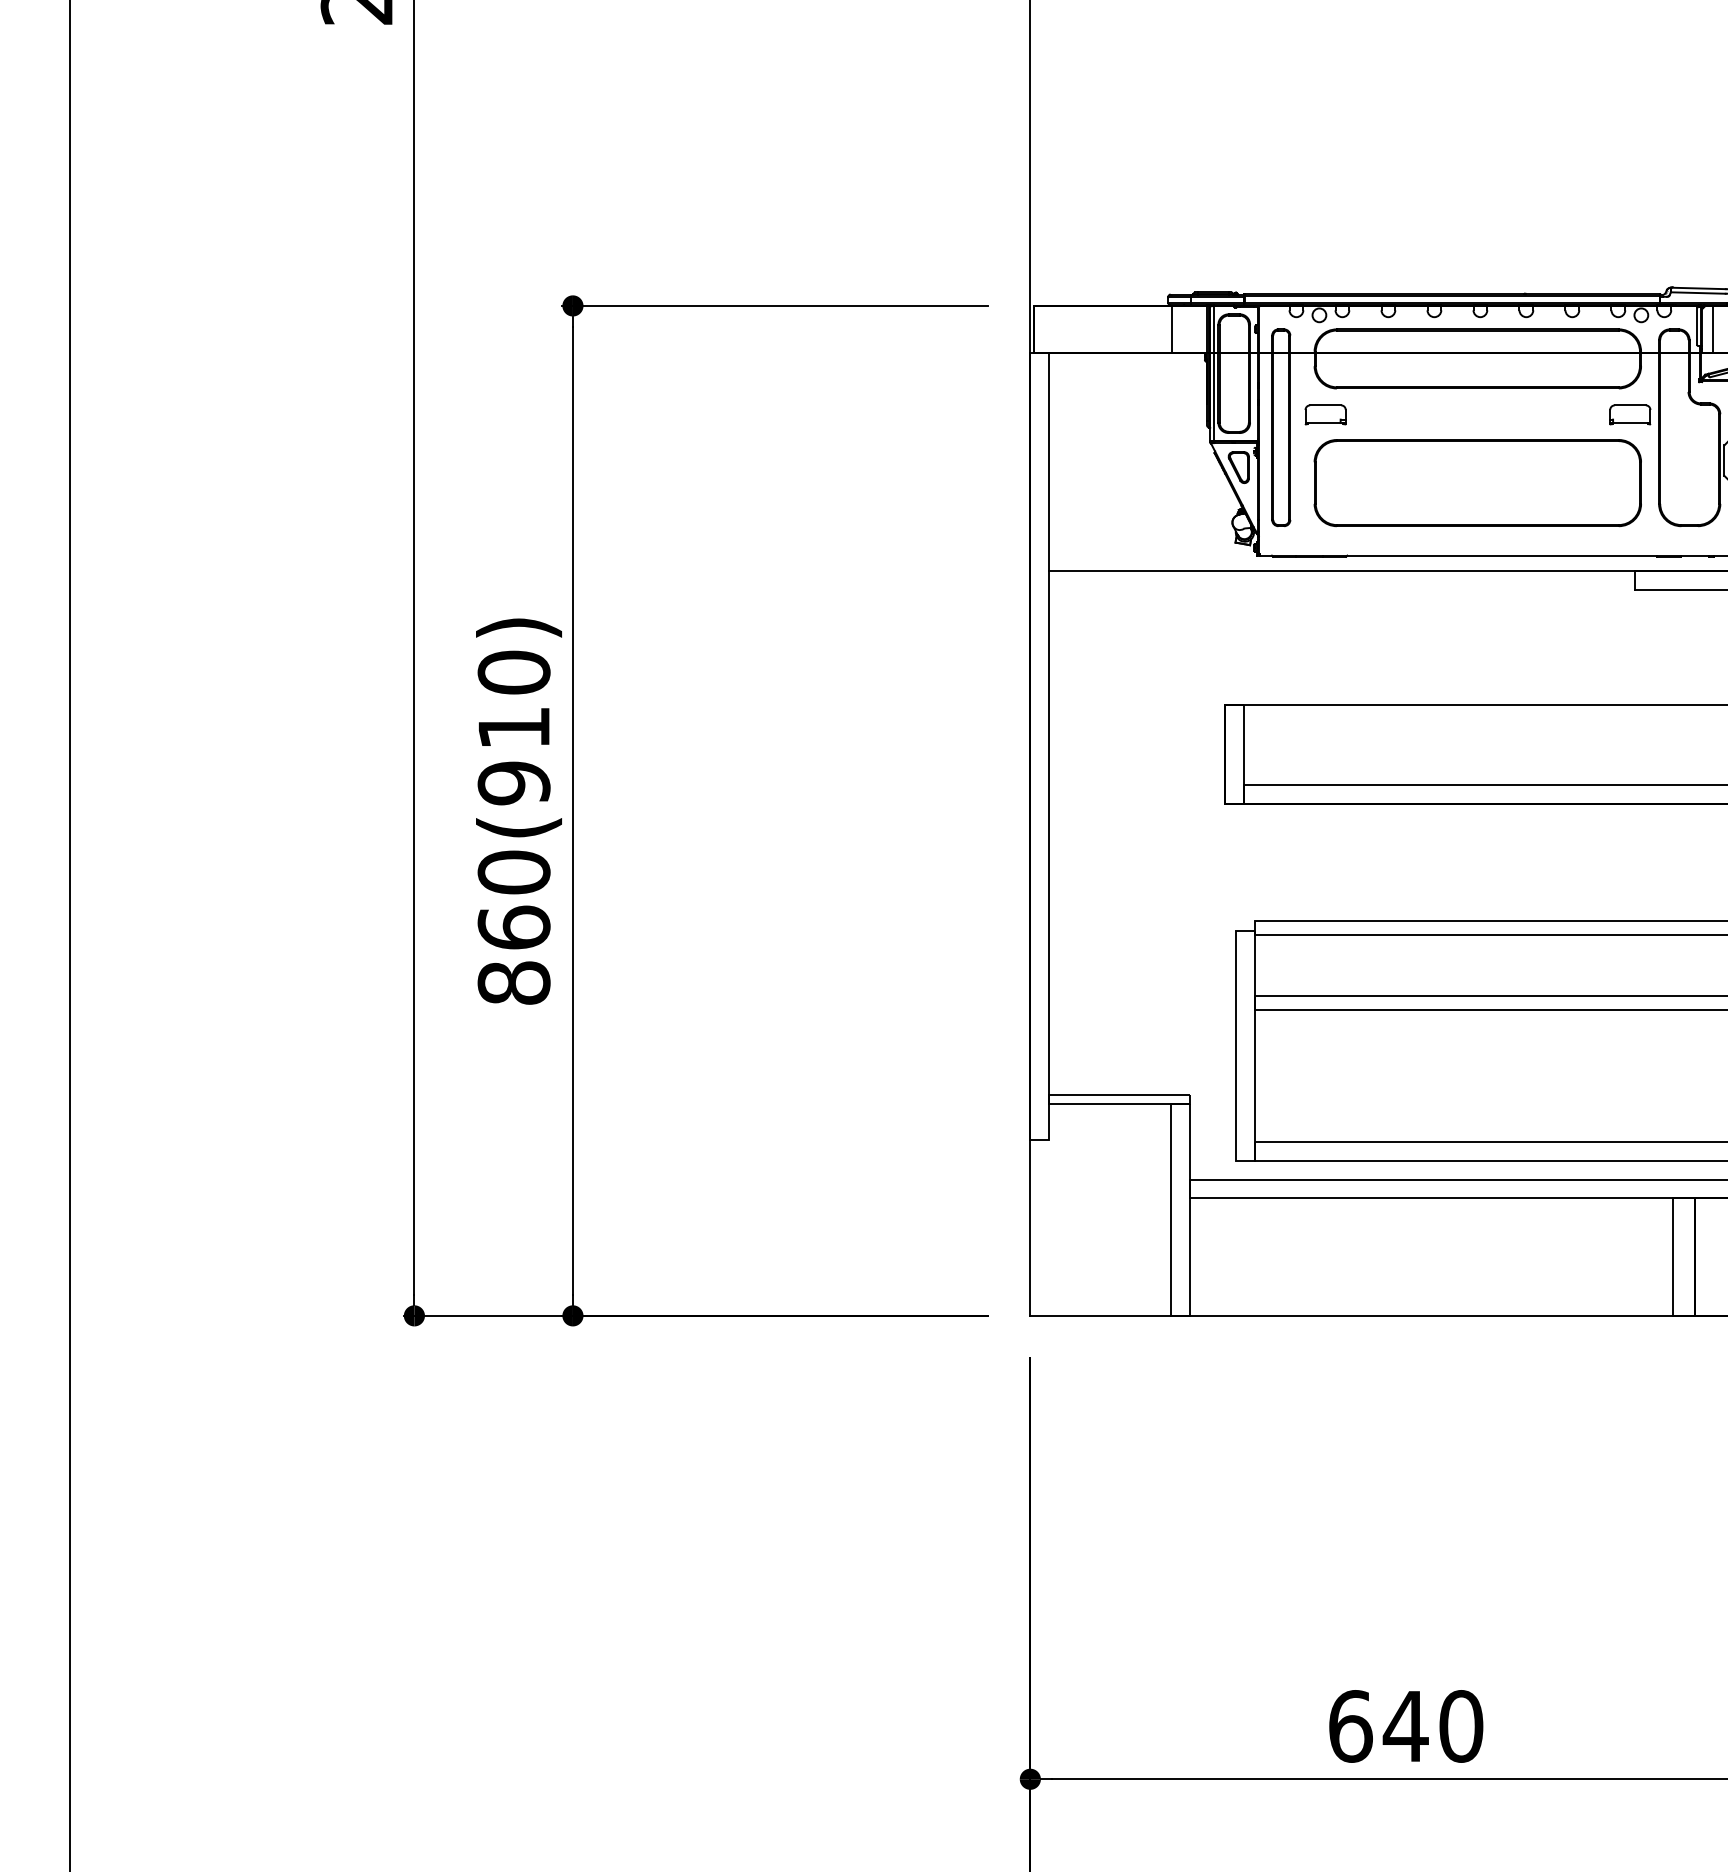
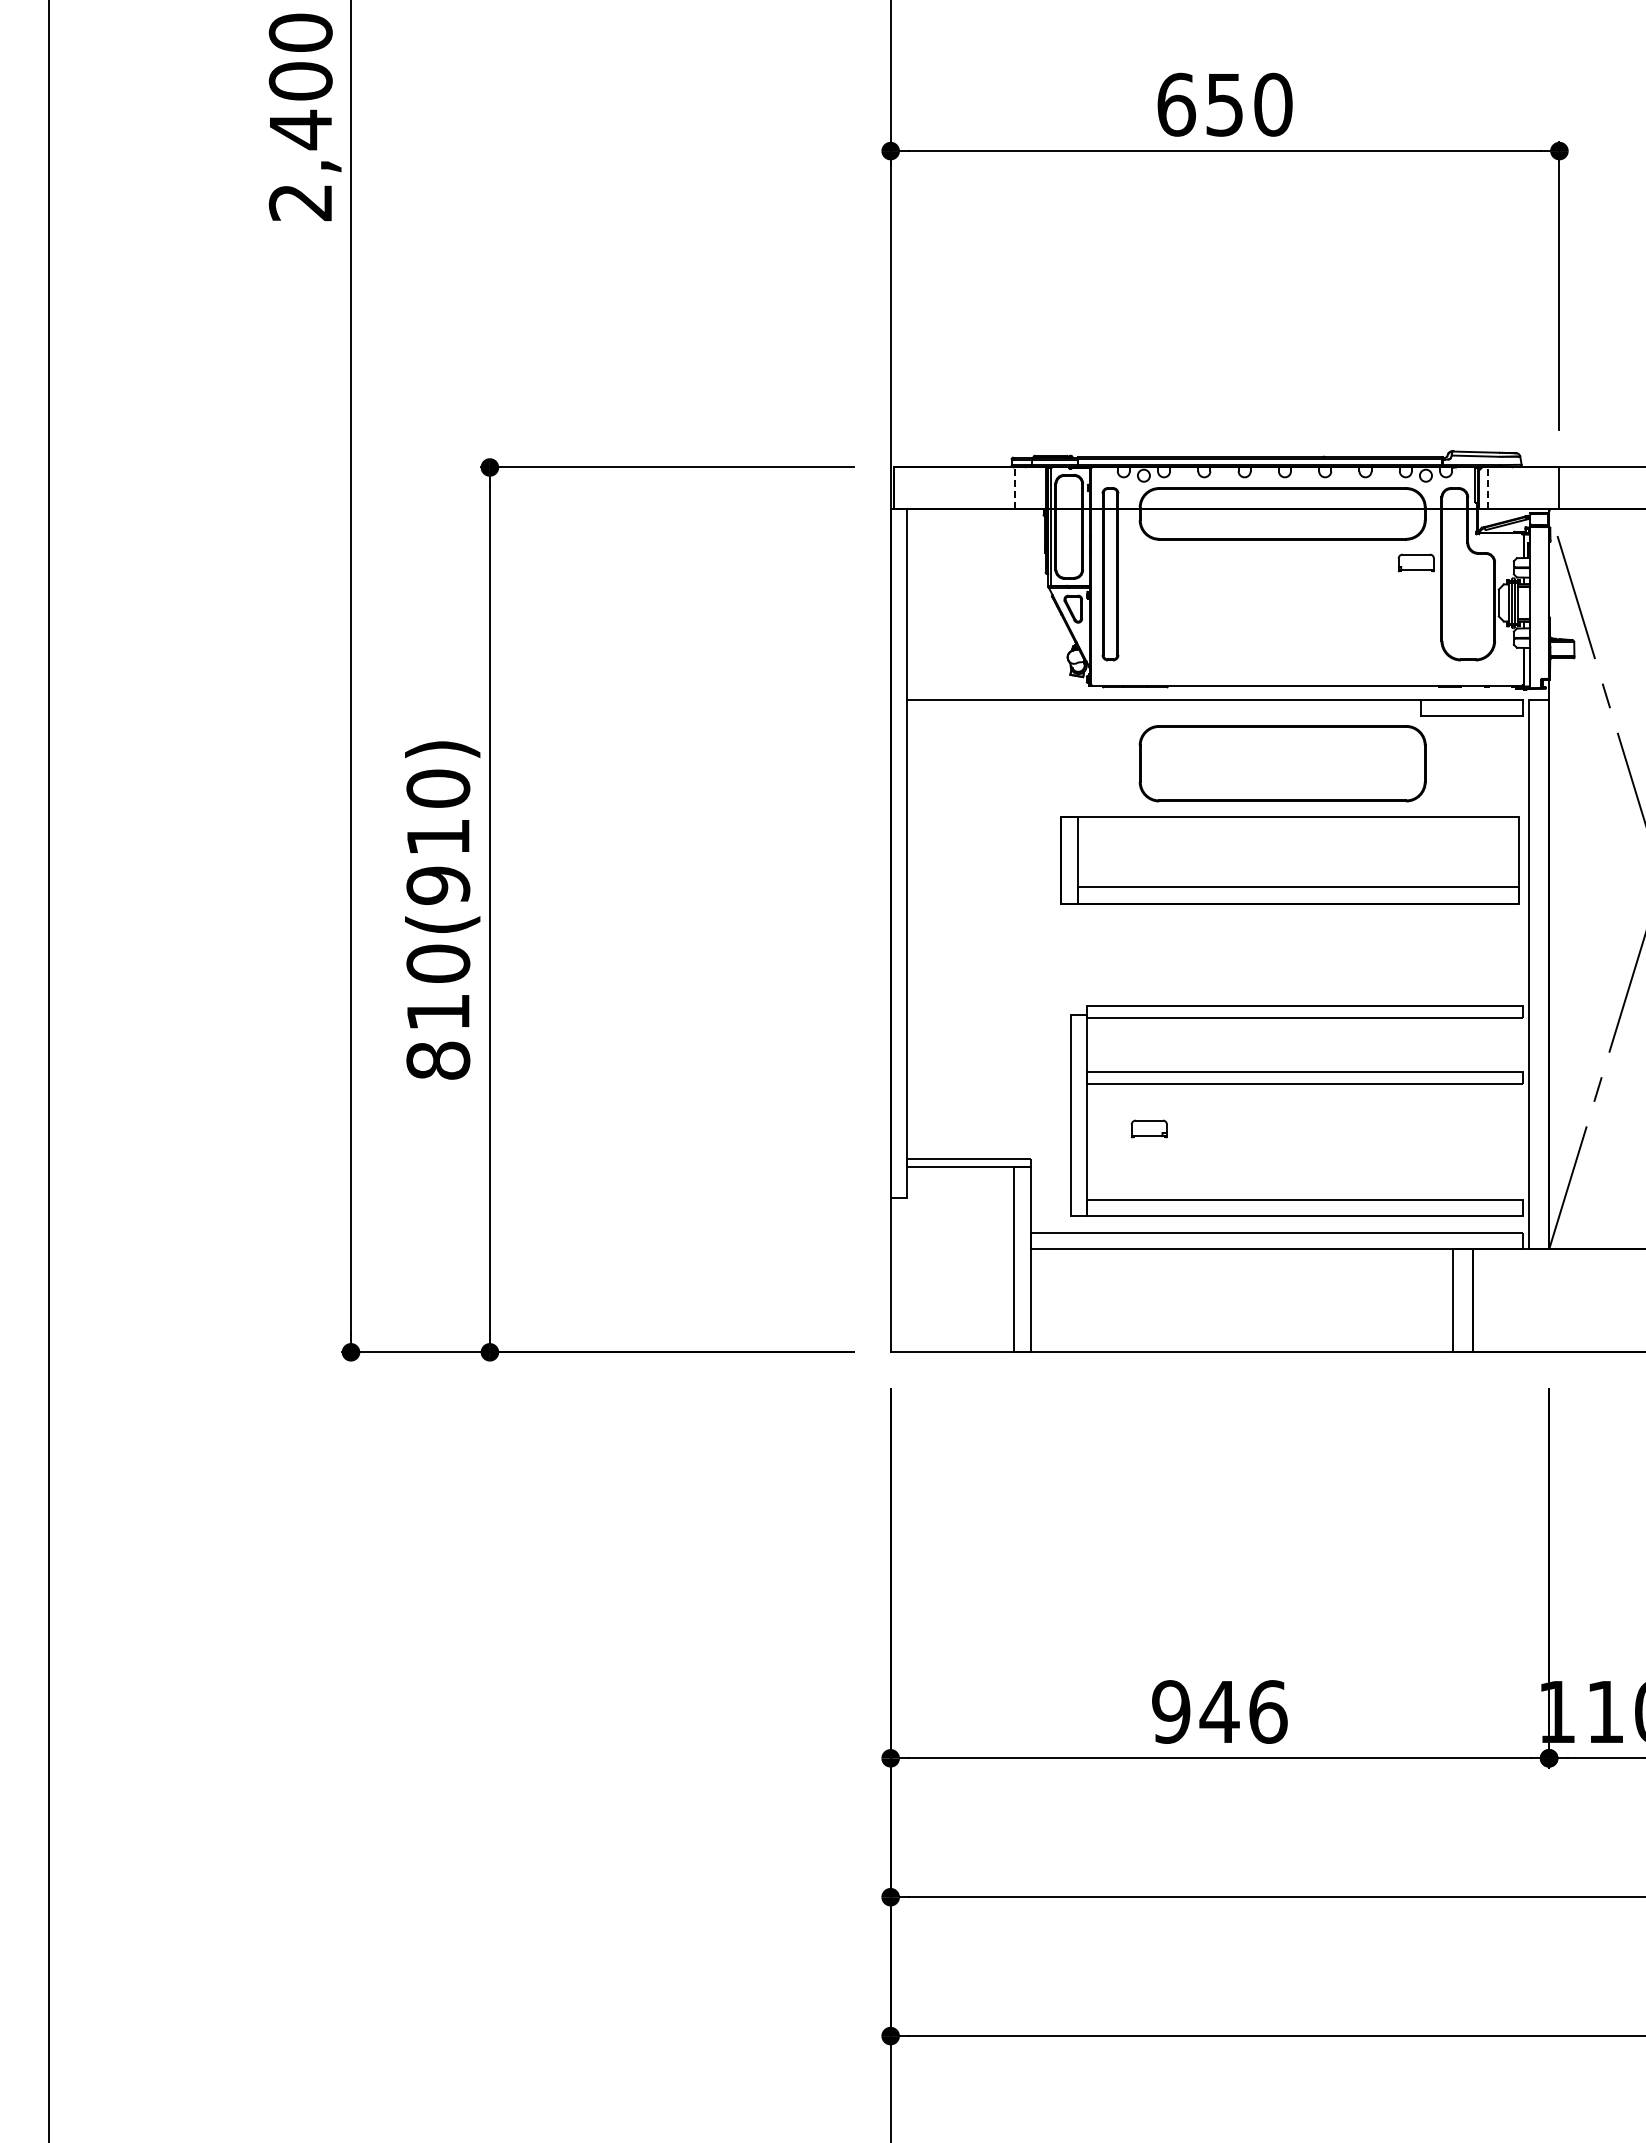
line: (1172, 329) -> (1015, 488), solid -> dashed
line: (1712, 329) -> (1488, 488), solid -> dashed
part: (1325, 414) -> (1149, 1128), moved
part: (1477, 482) -> (1282, 763), moved
text: (514, 926) -> (438, 1011), 860(910) -> 810(910)
text: (1405, 1725) -> (1219, 1711), 640 -> 946

